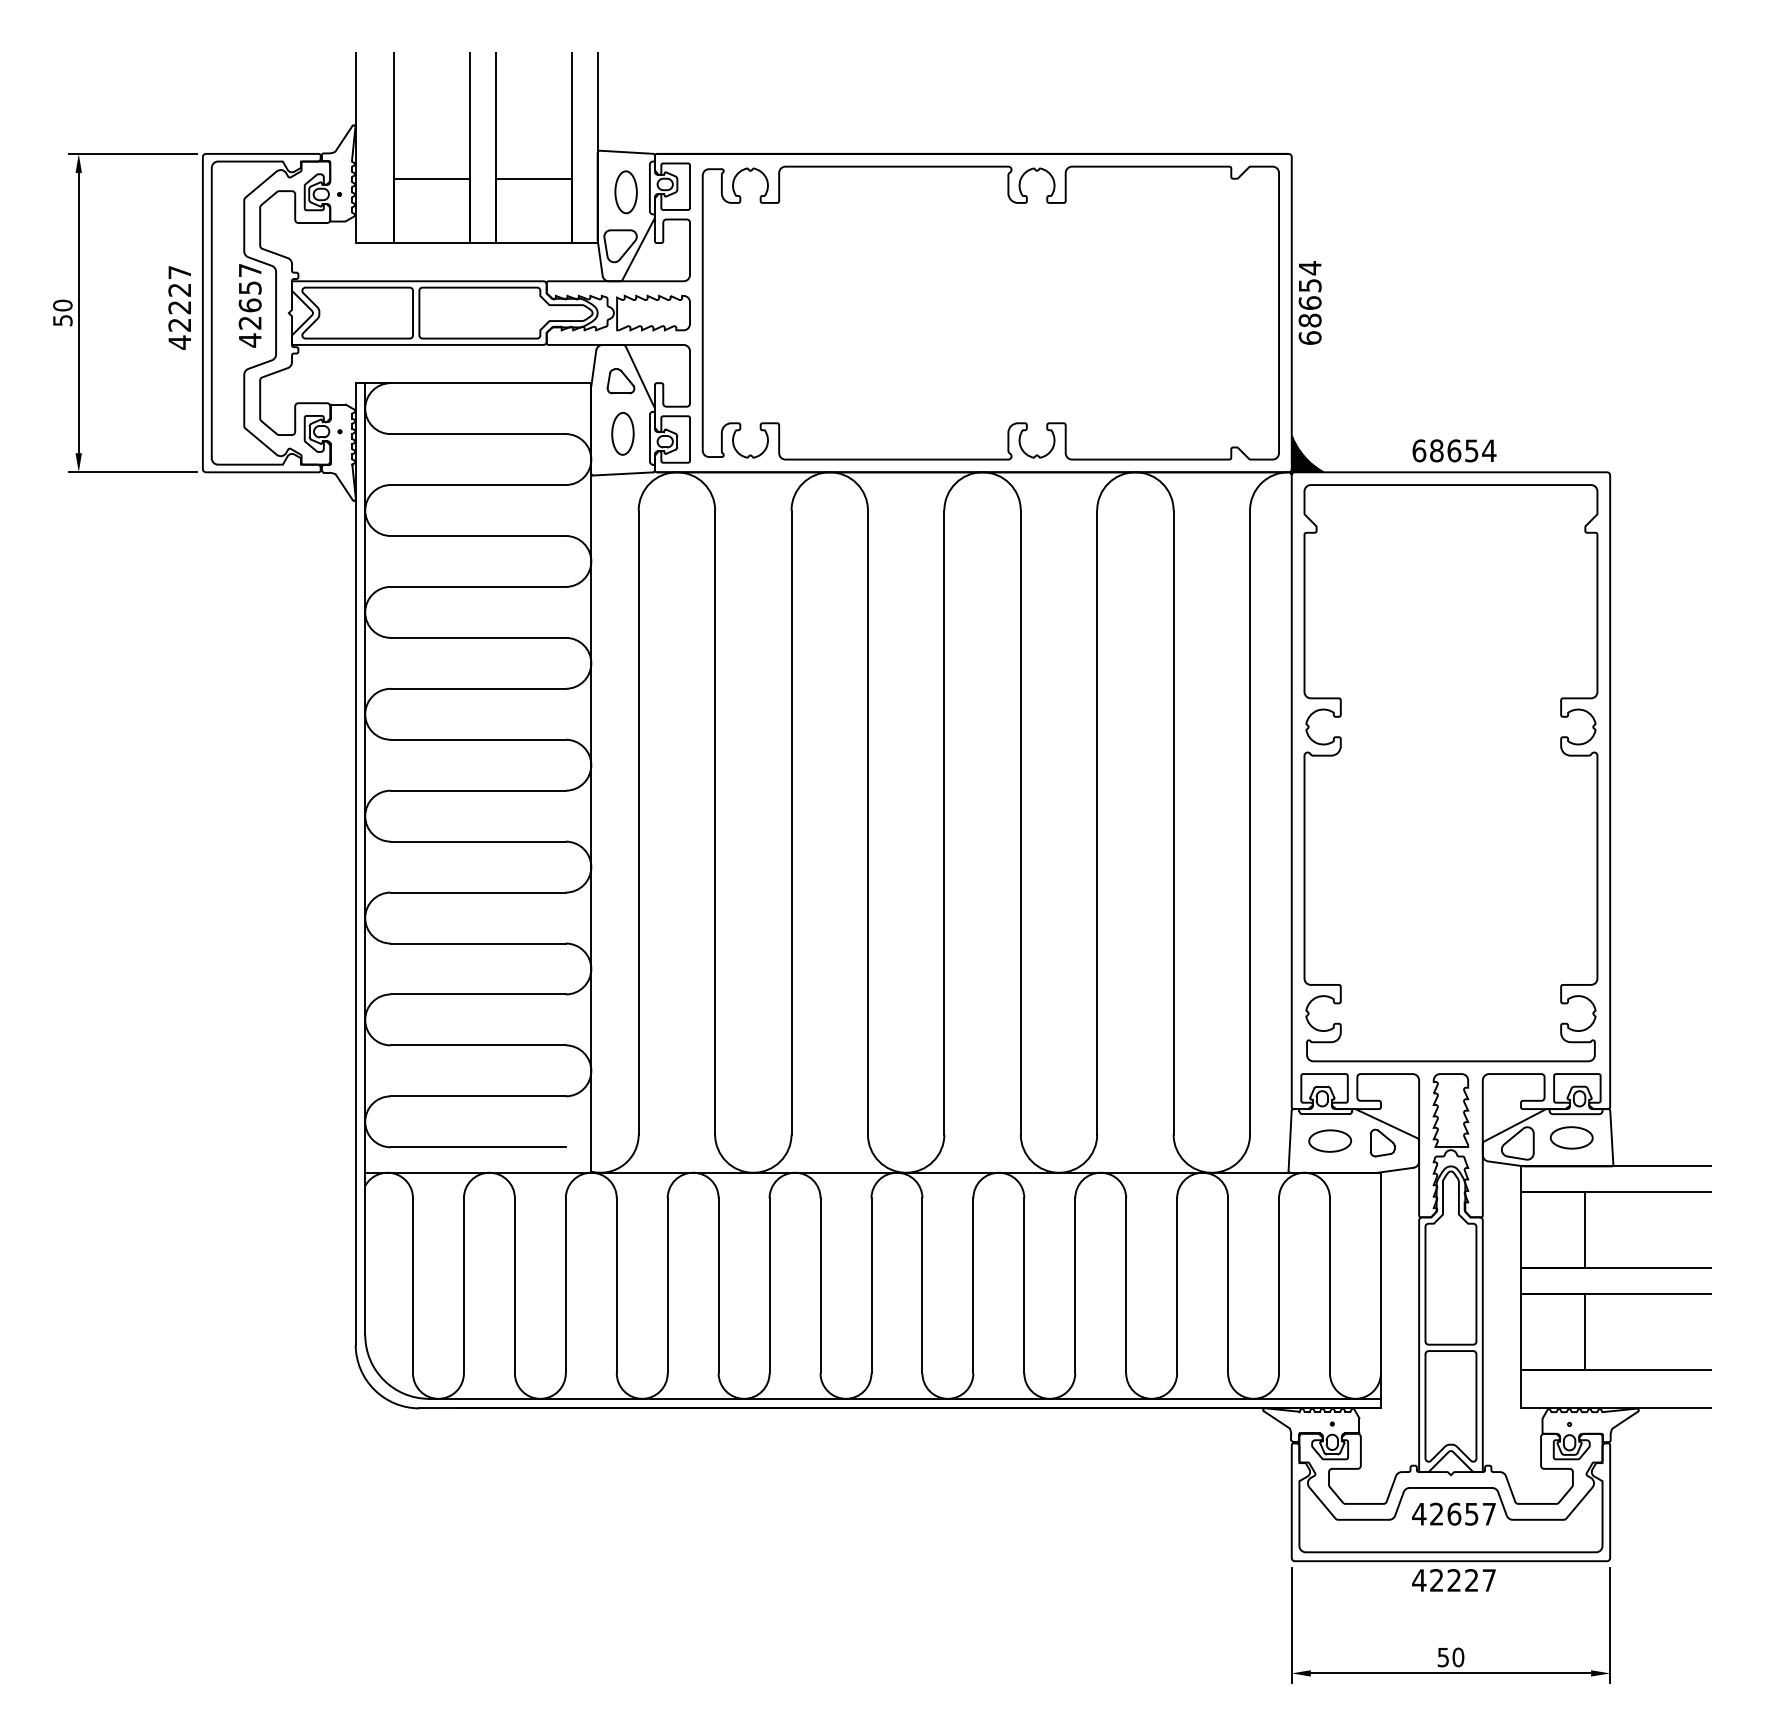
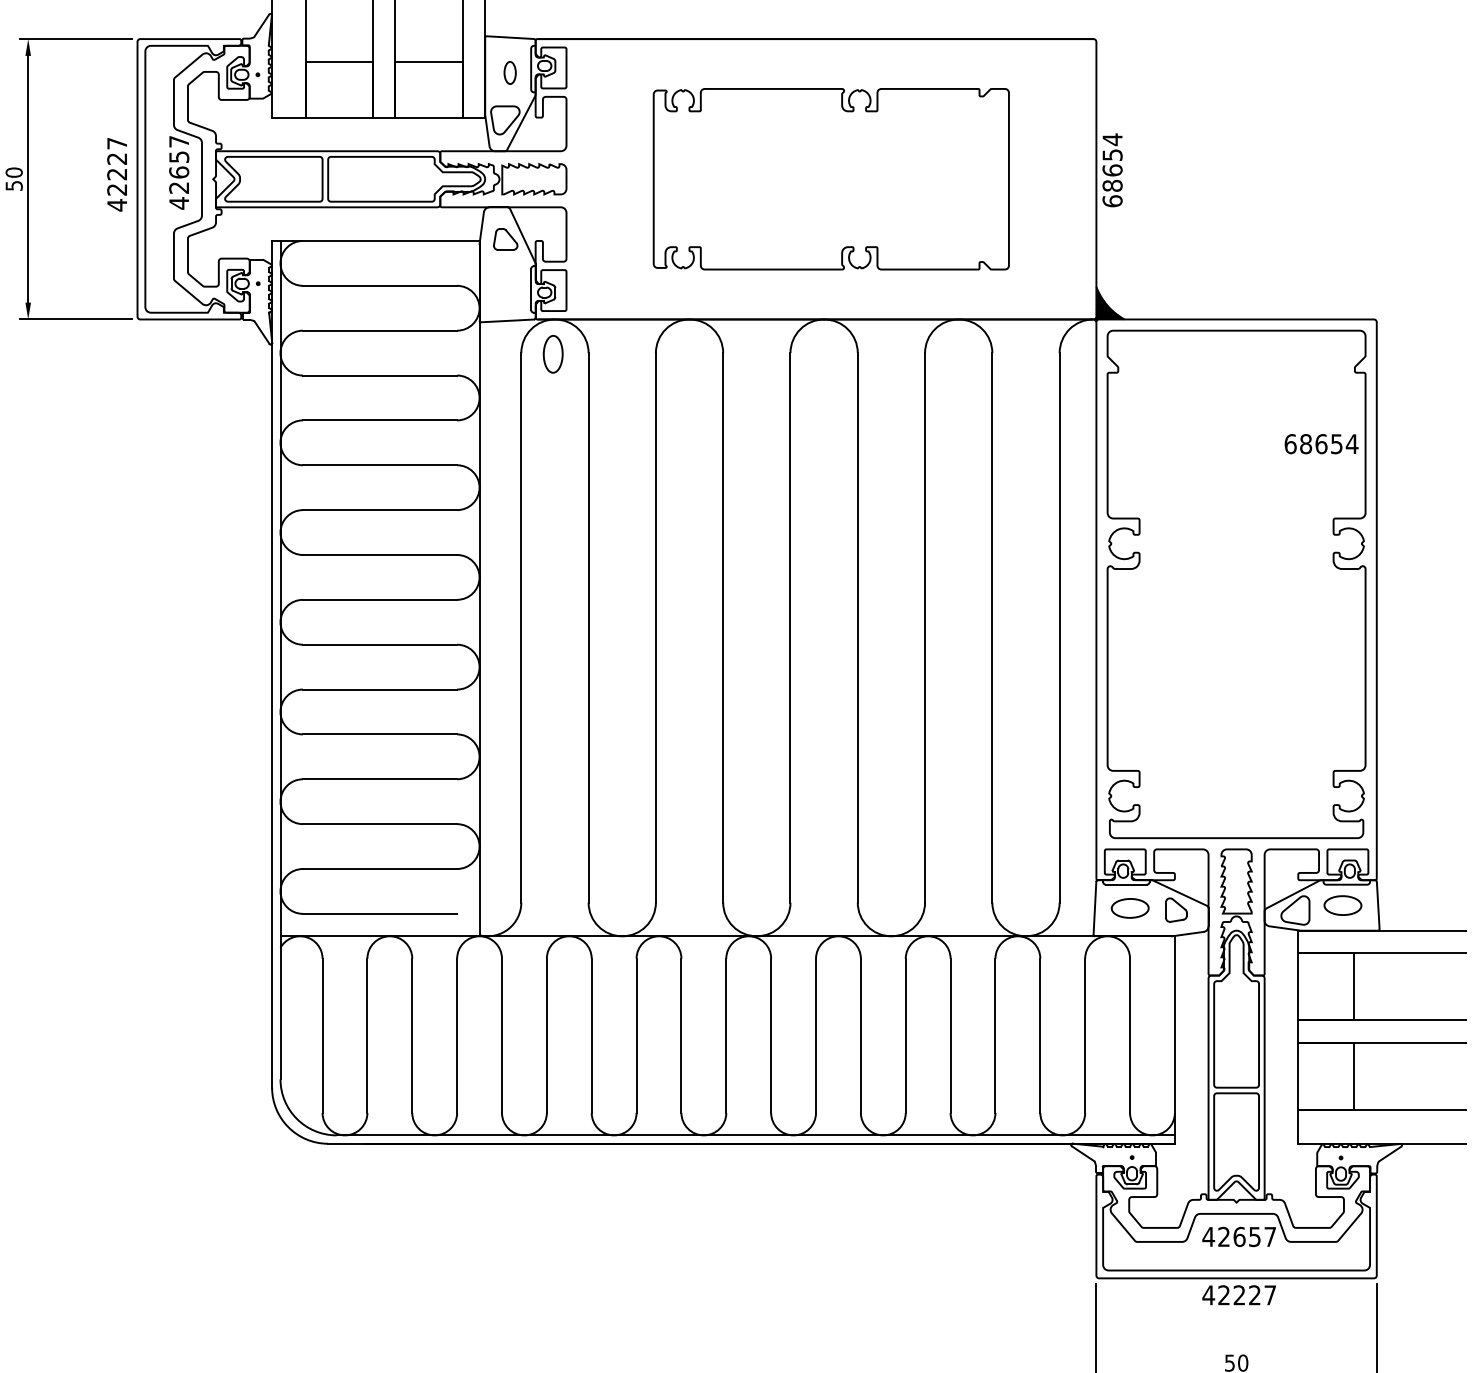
part: (625, 192) -> (509, 73), size x0.6
part: (990, 312) -> (831, 178), size x0.7
part: (622, 433) -> (552, 353), moved
text: (1454, 450) -> (1321, 443), moved

